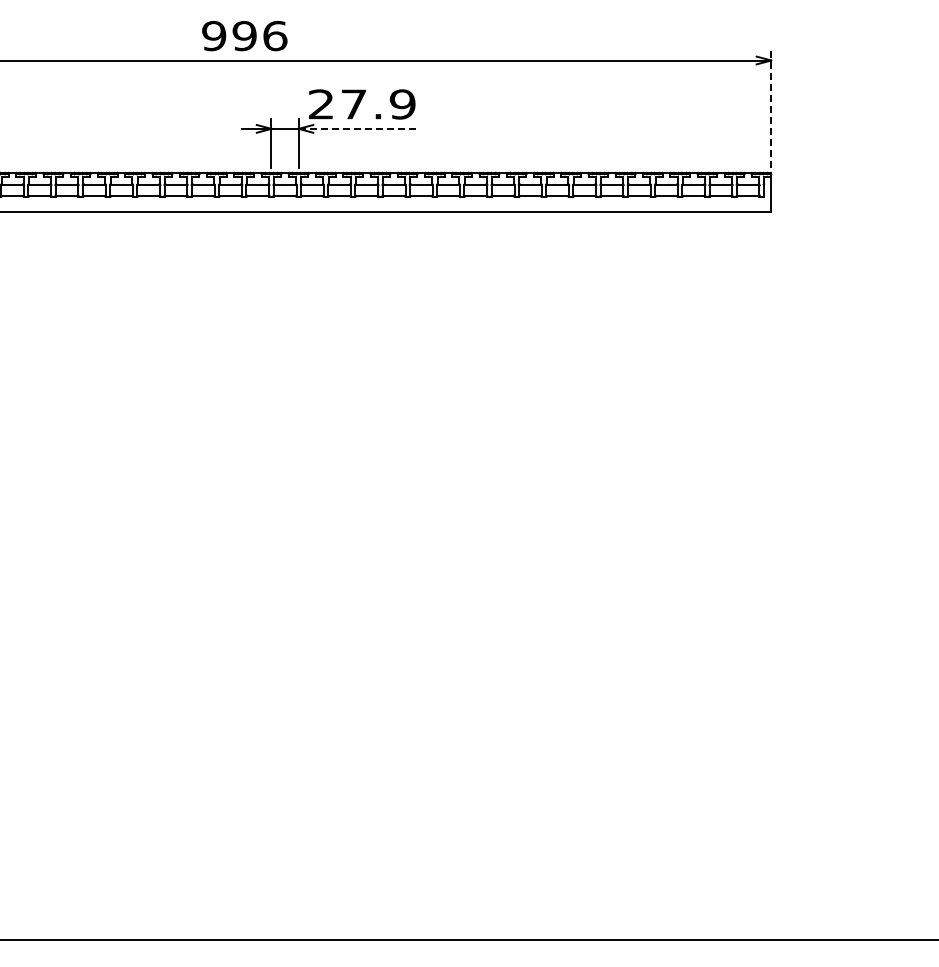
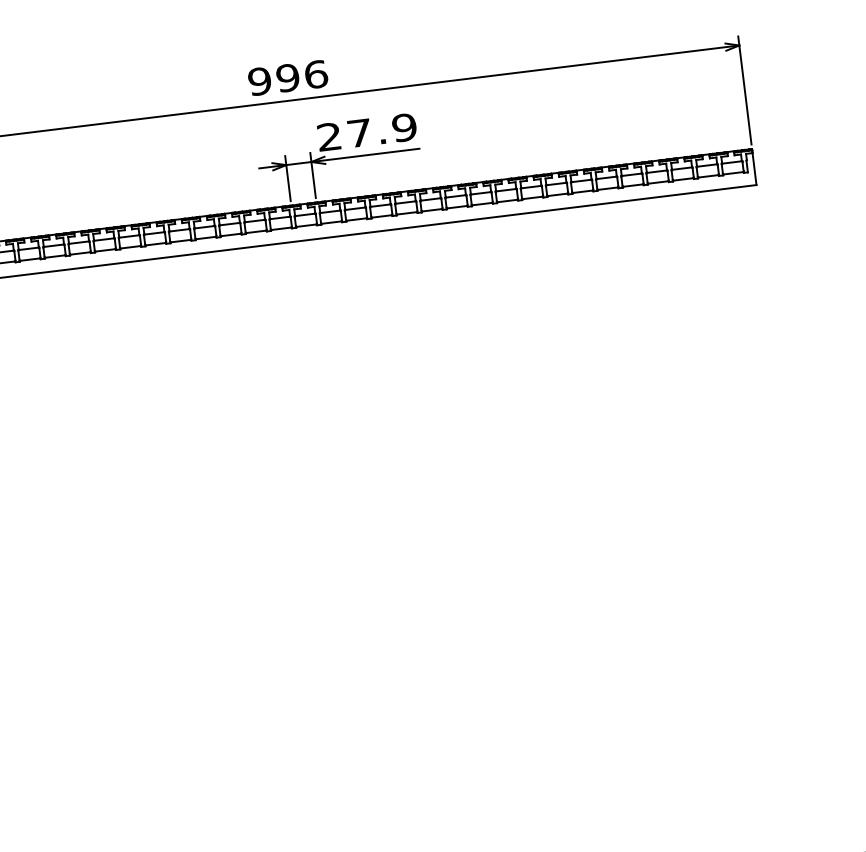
text: (244, 36) -> (287, 78), moved
line: (771, 109) -> (745, 90), dashed -> solid
line: (357, 128) -> (365, 155), dashed -> solid

